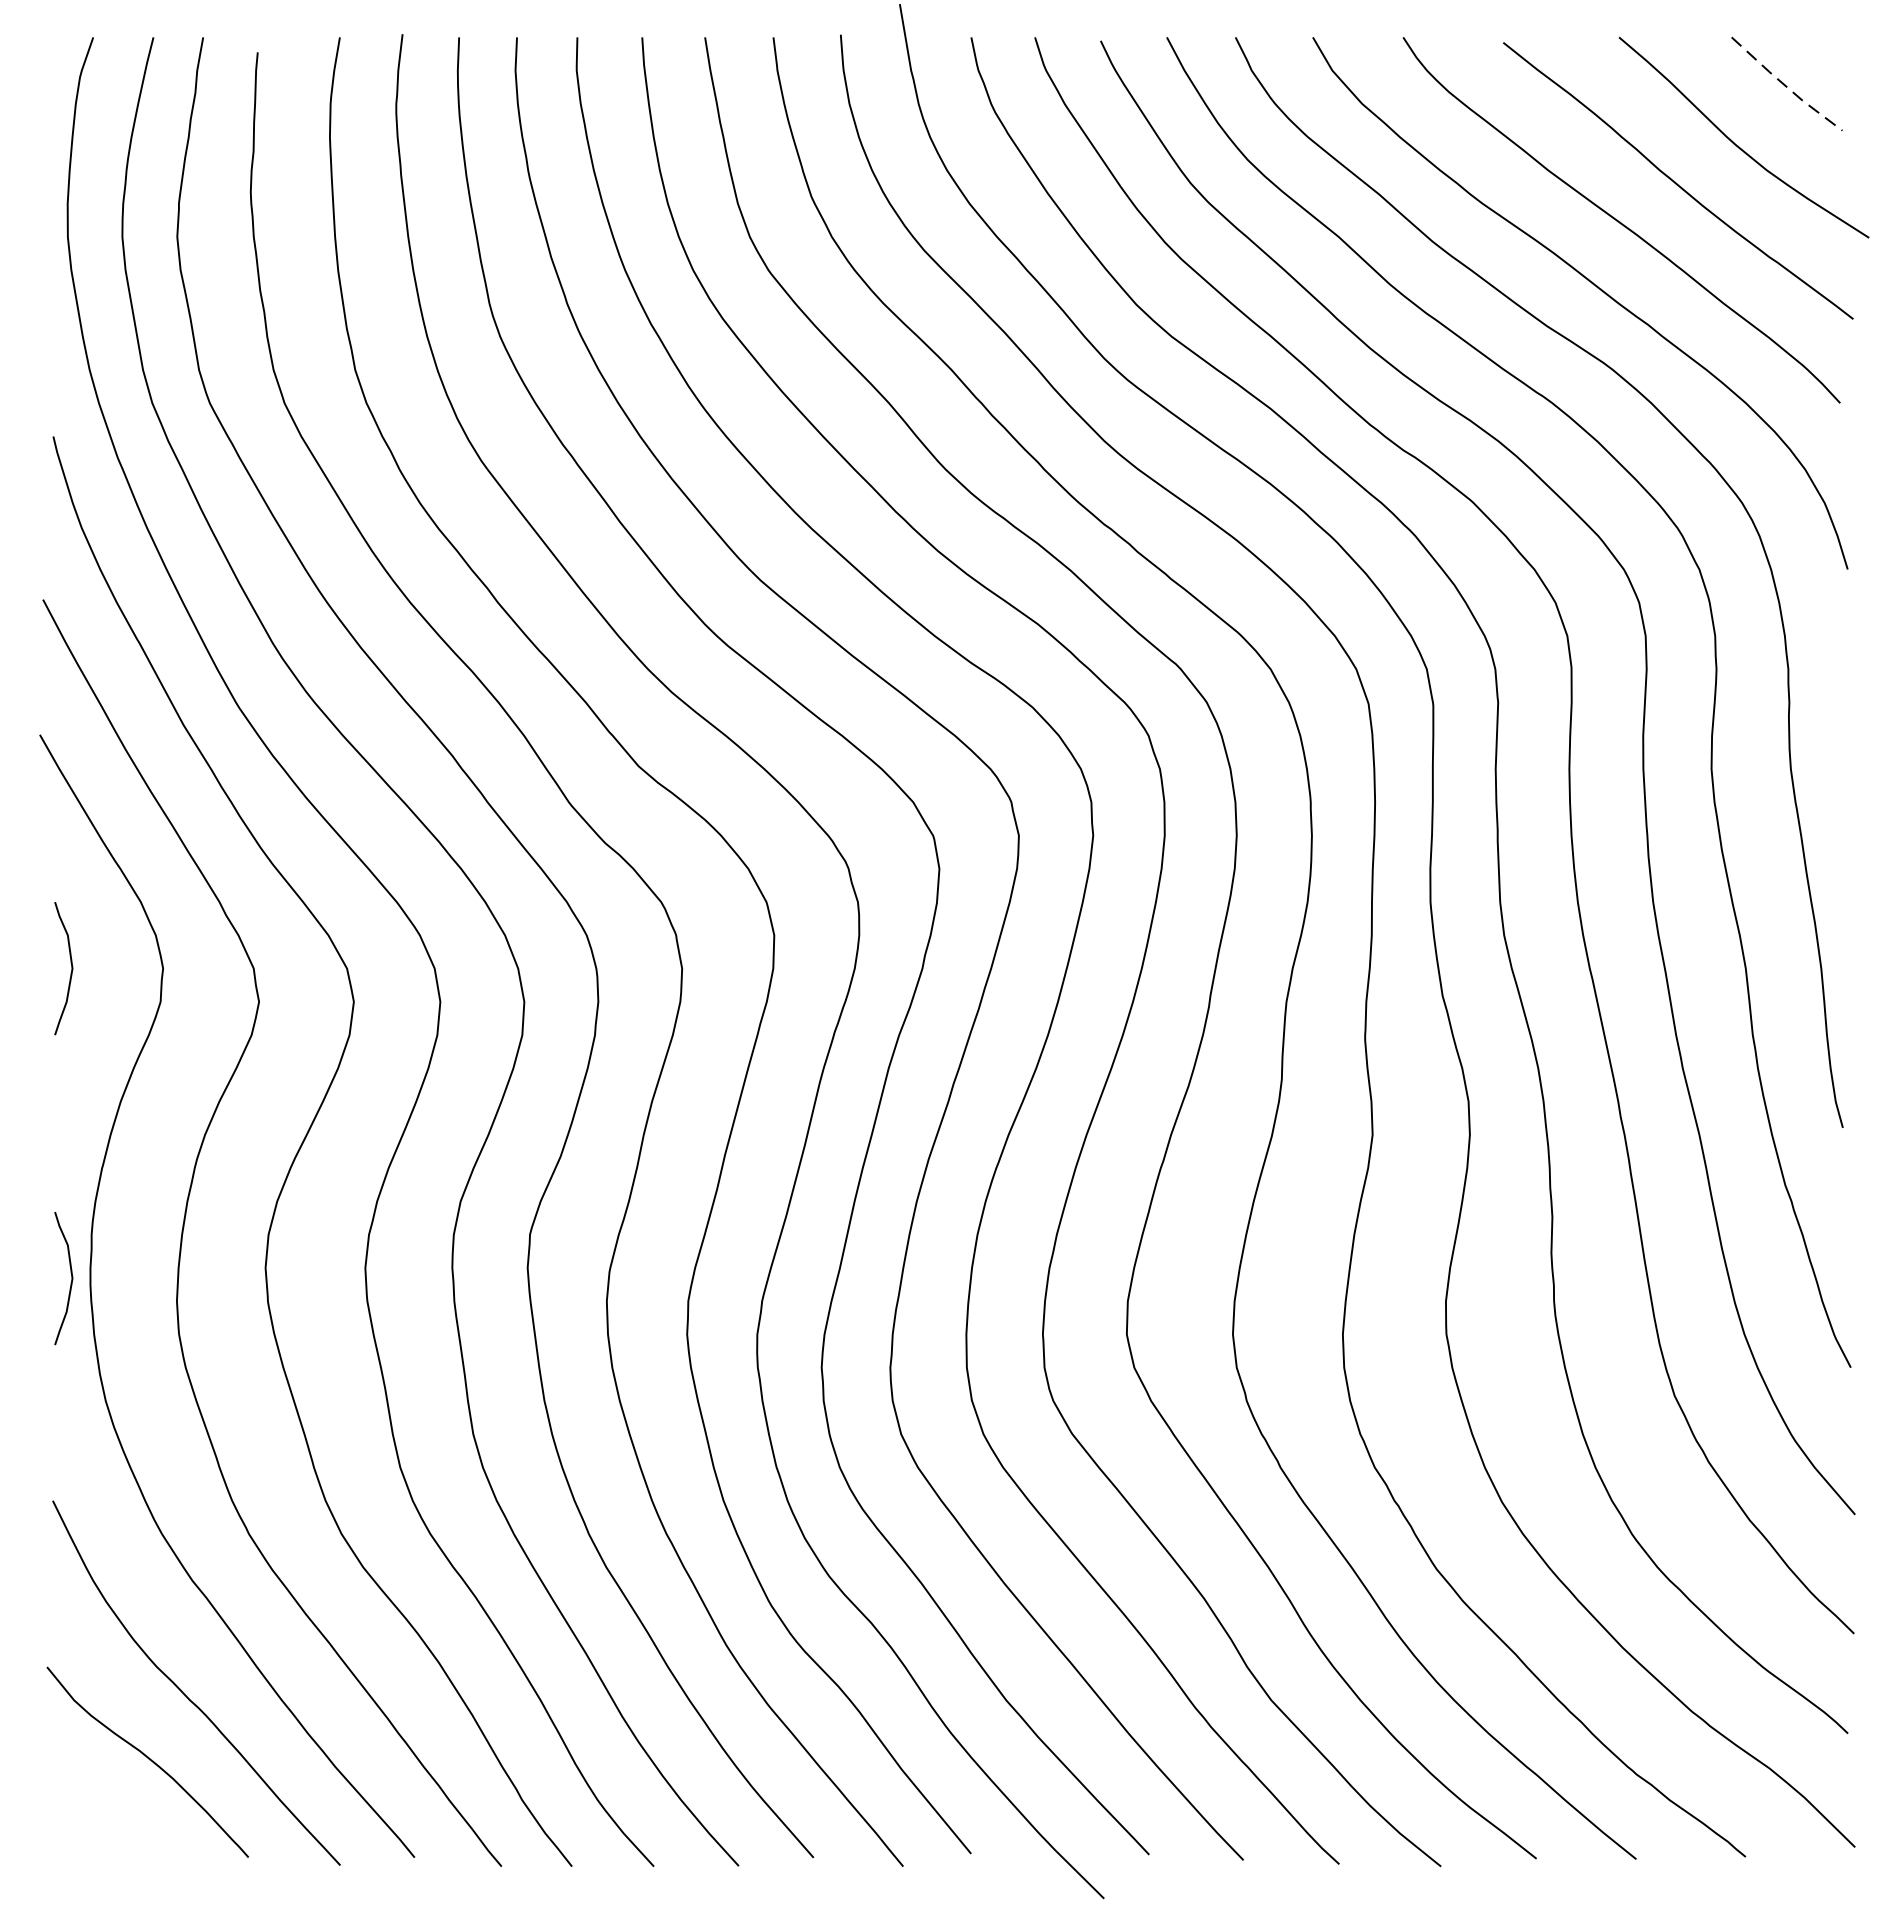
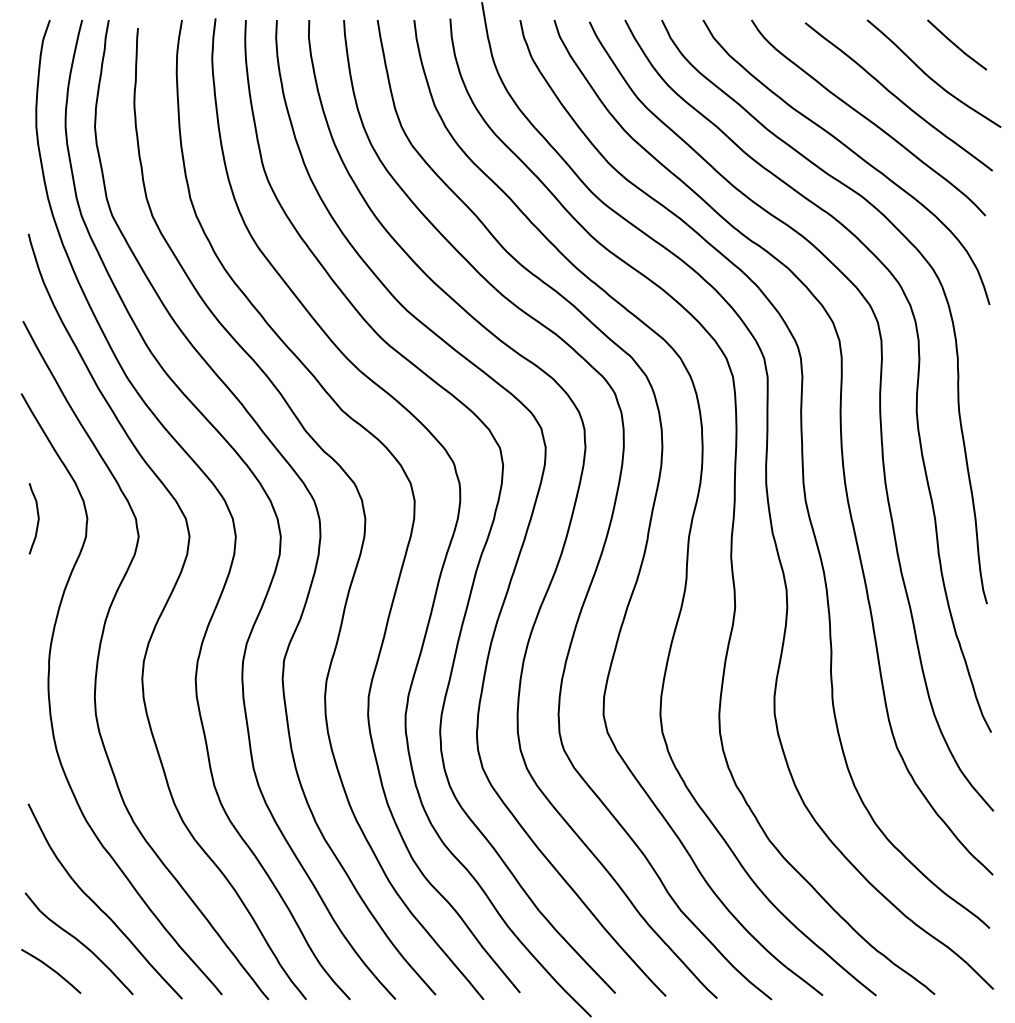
line: (1785, 86) -> (956, 46), dashed -> solid
curve: (69, 1278) -> (37, 684), removed
curve: (97, 1811) -> (52, 970), added

